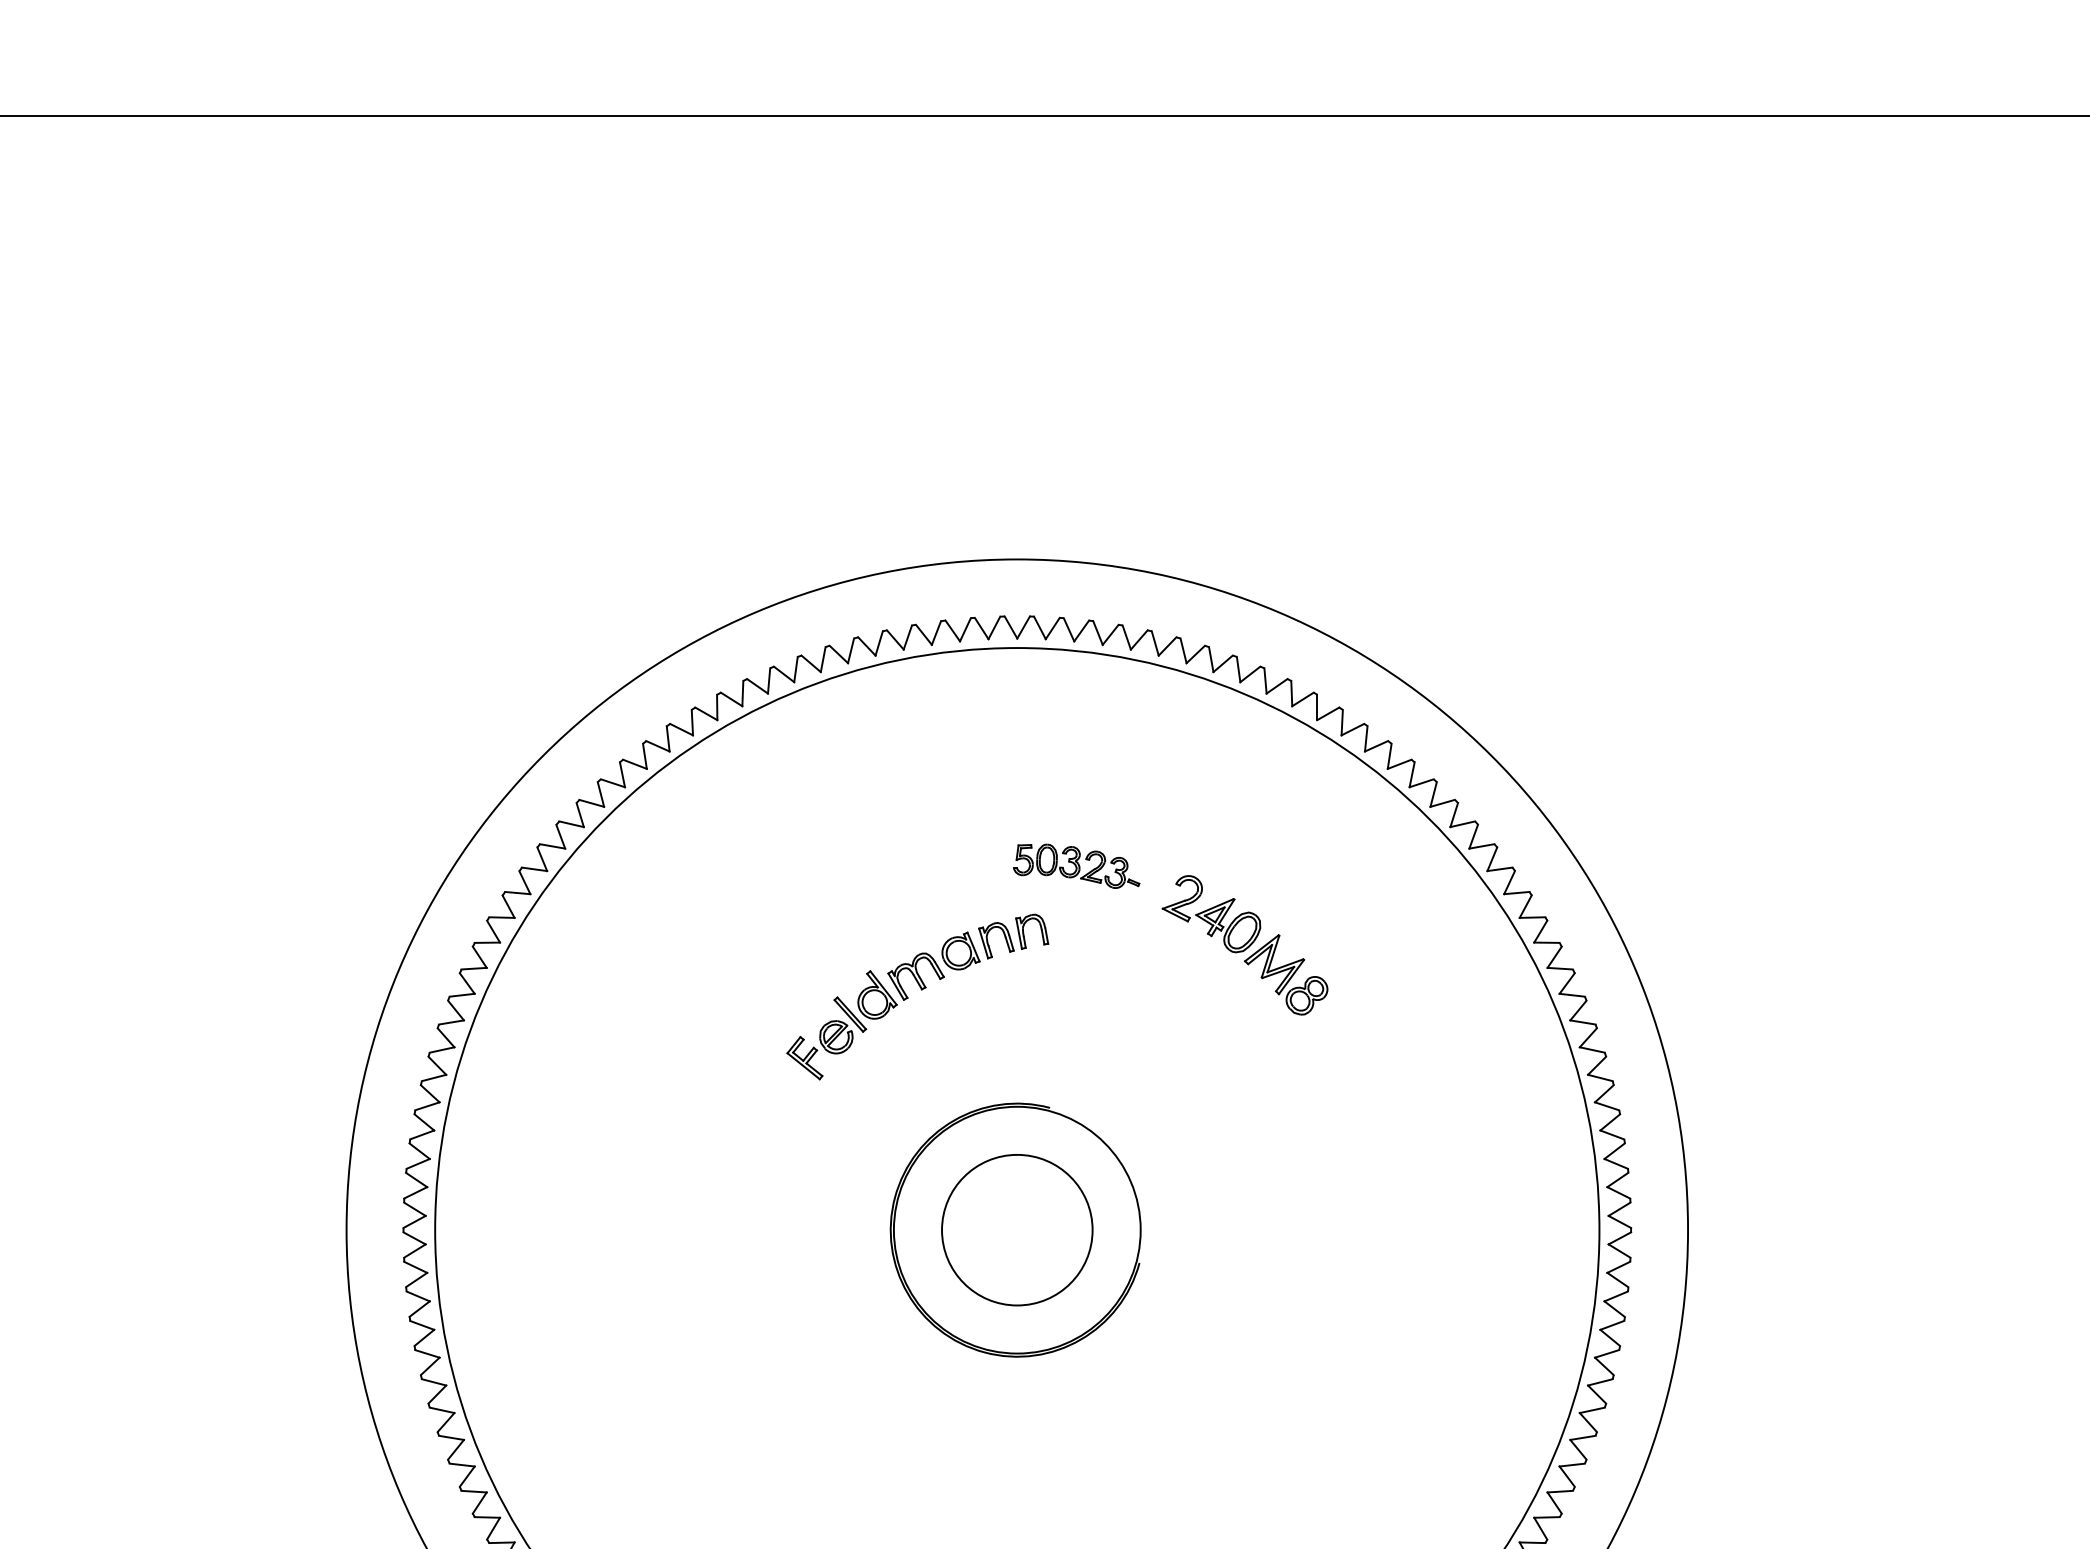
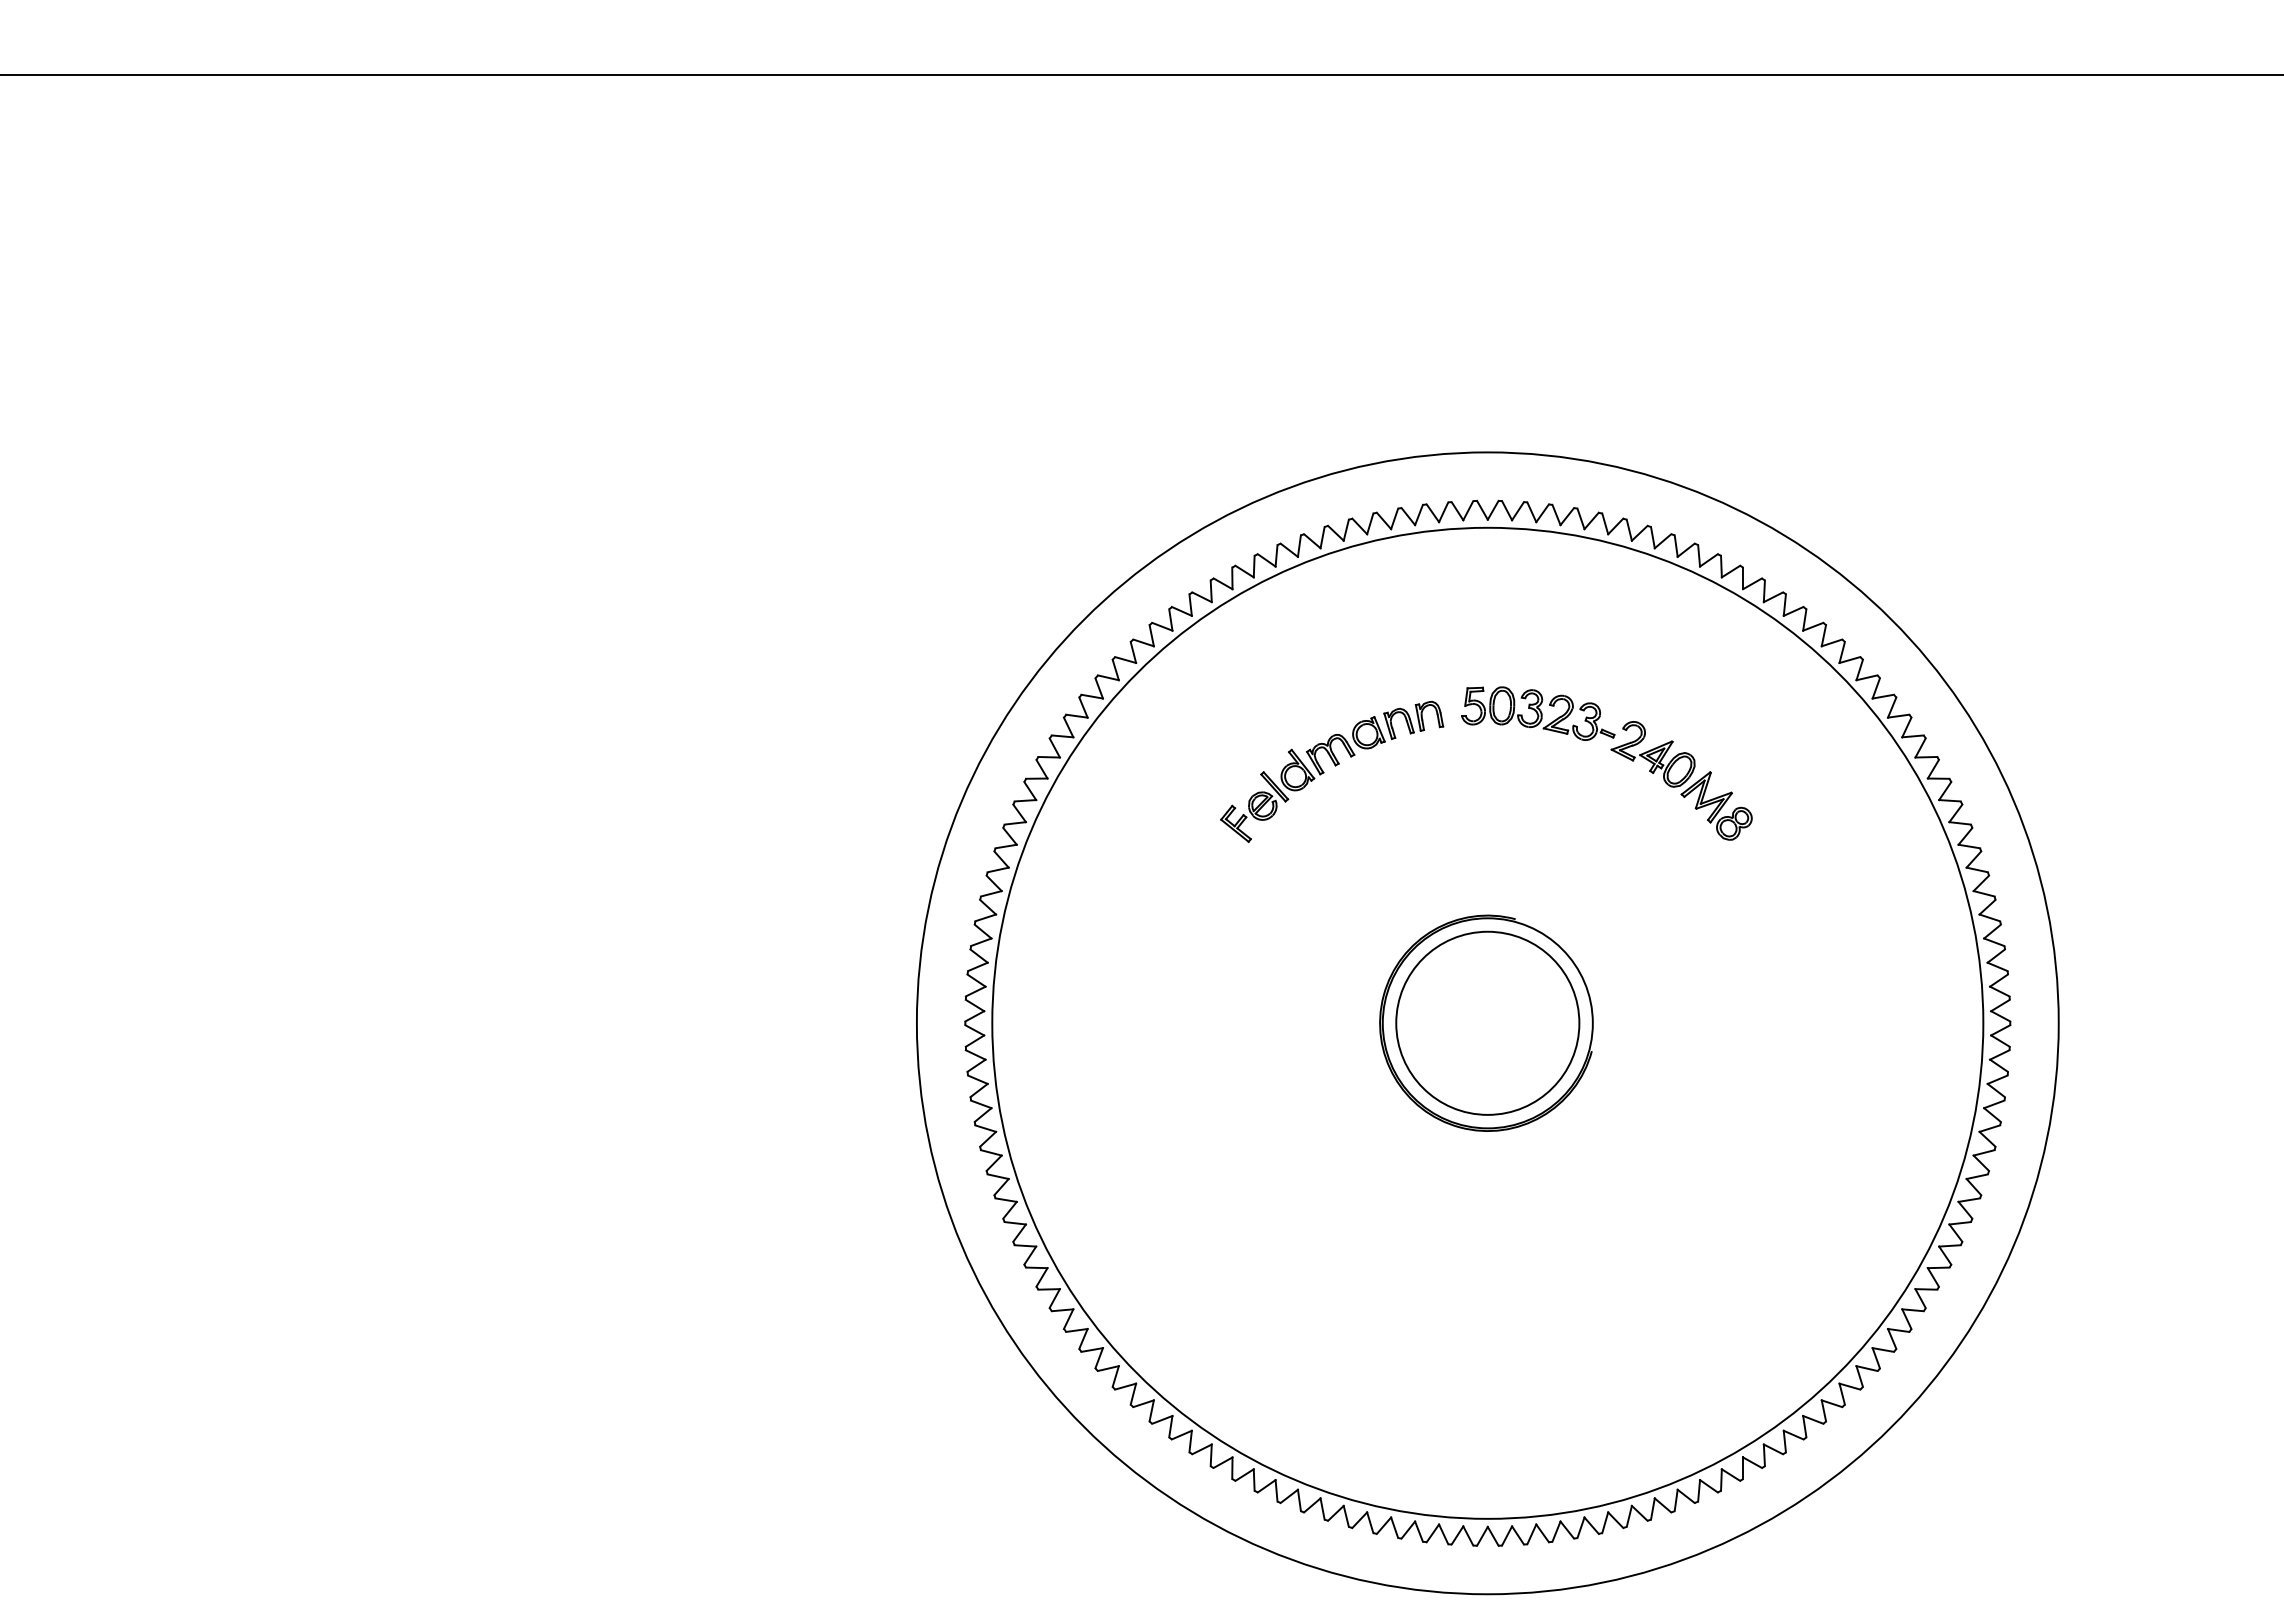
part: (1076, 866) -> (1538, 713), size x1.43
part: (918, 996) -> (1332, 771), moved
circle: (1016, 1229) -> (1487, 1022), size x1.43

